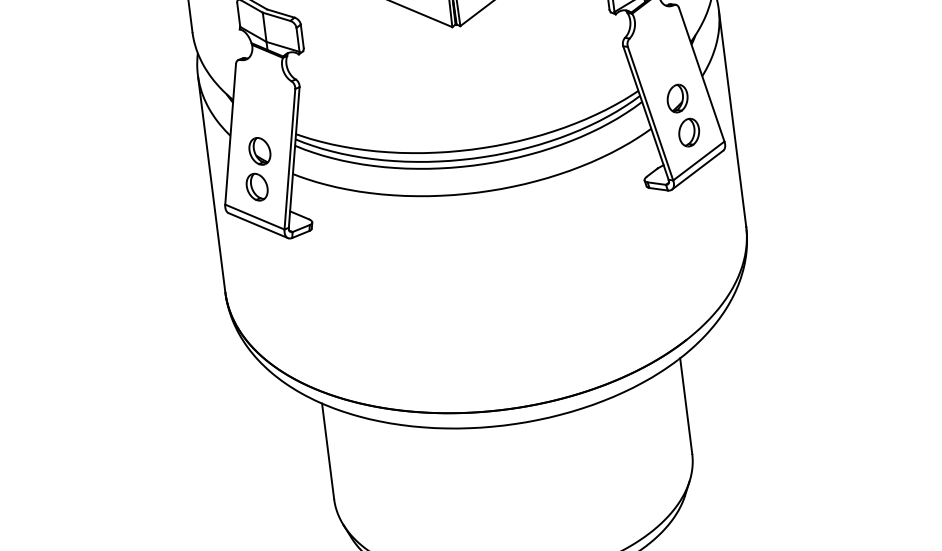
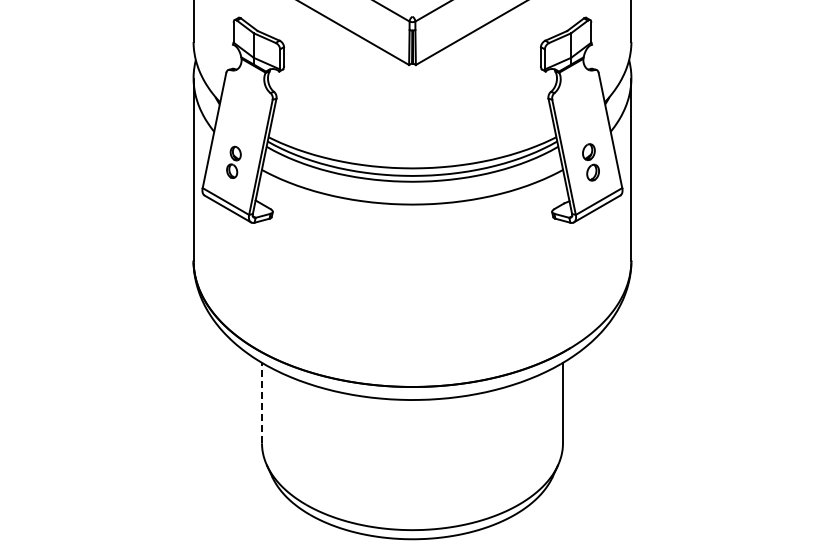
part: (682, 115) -> (590, 162), size x0.7
part: (258, 169) -> (233, 162), size x0.6
line: (328, 450) -> (262, 402), solid -> dashed

